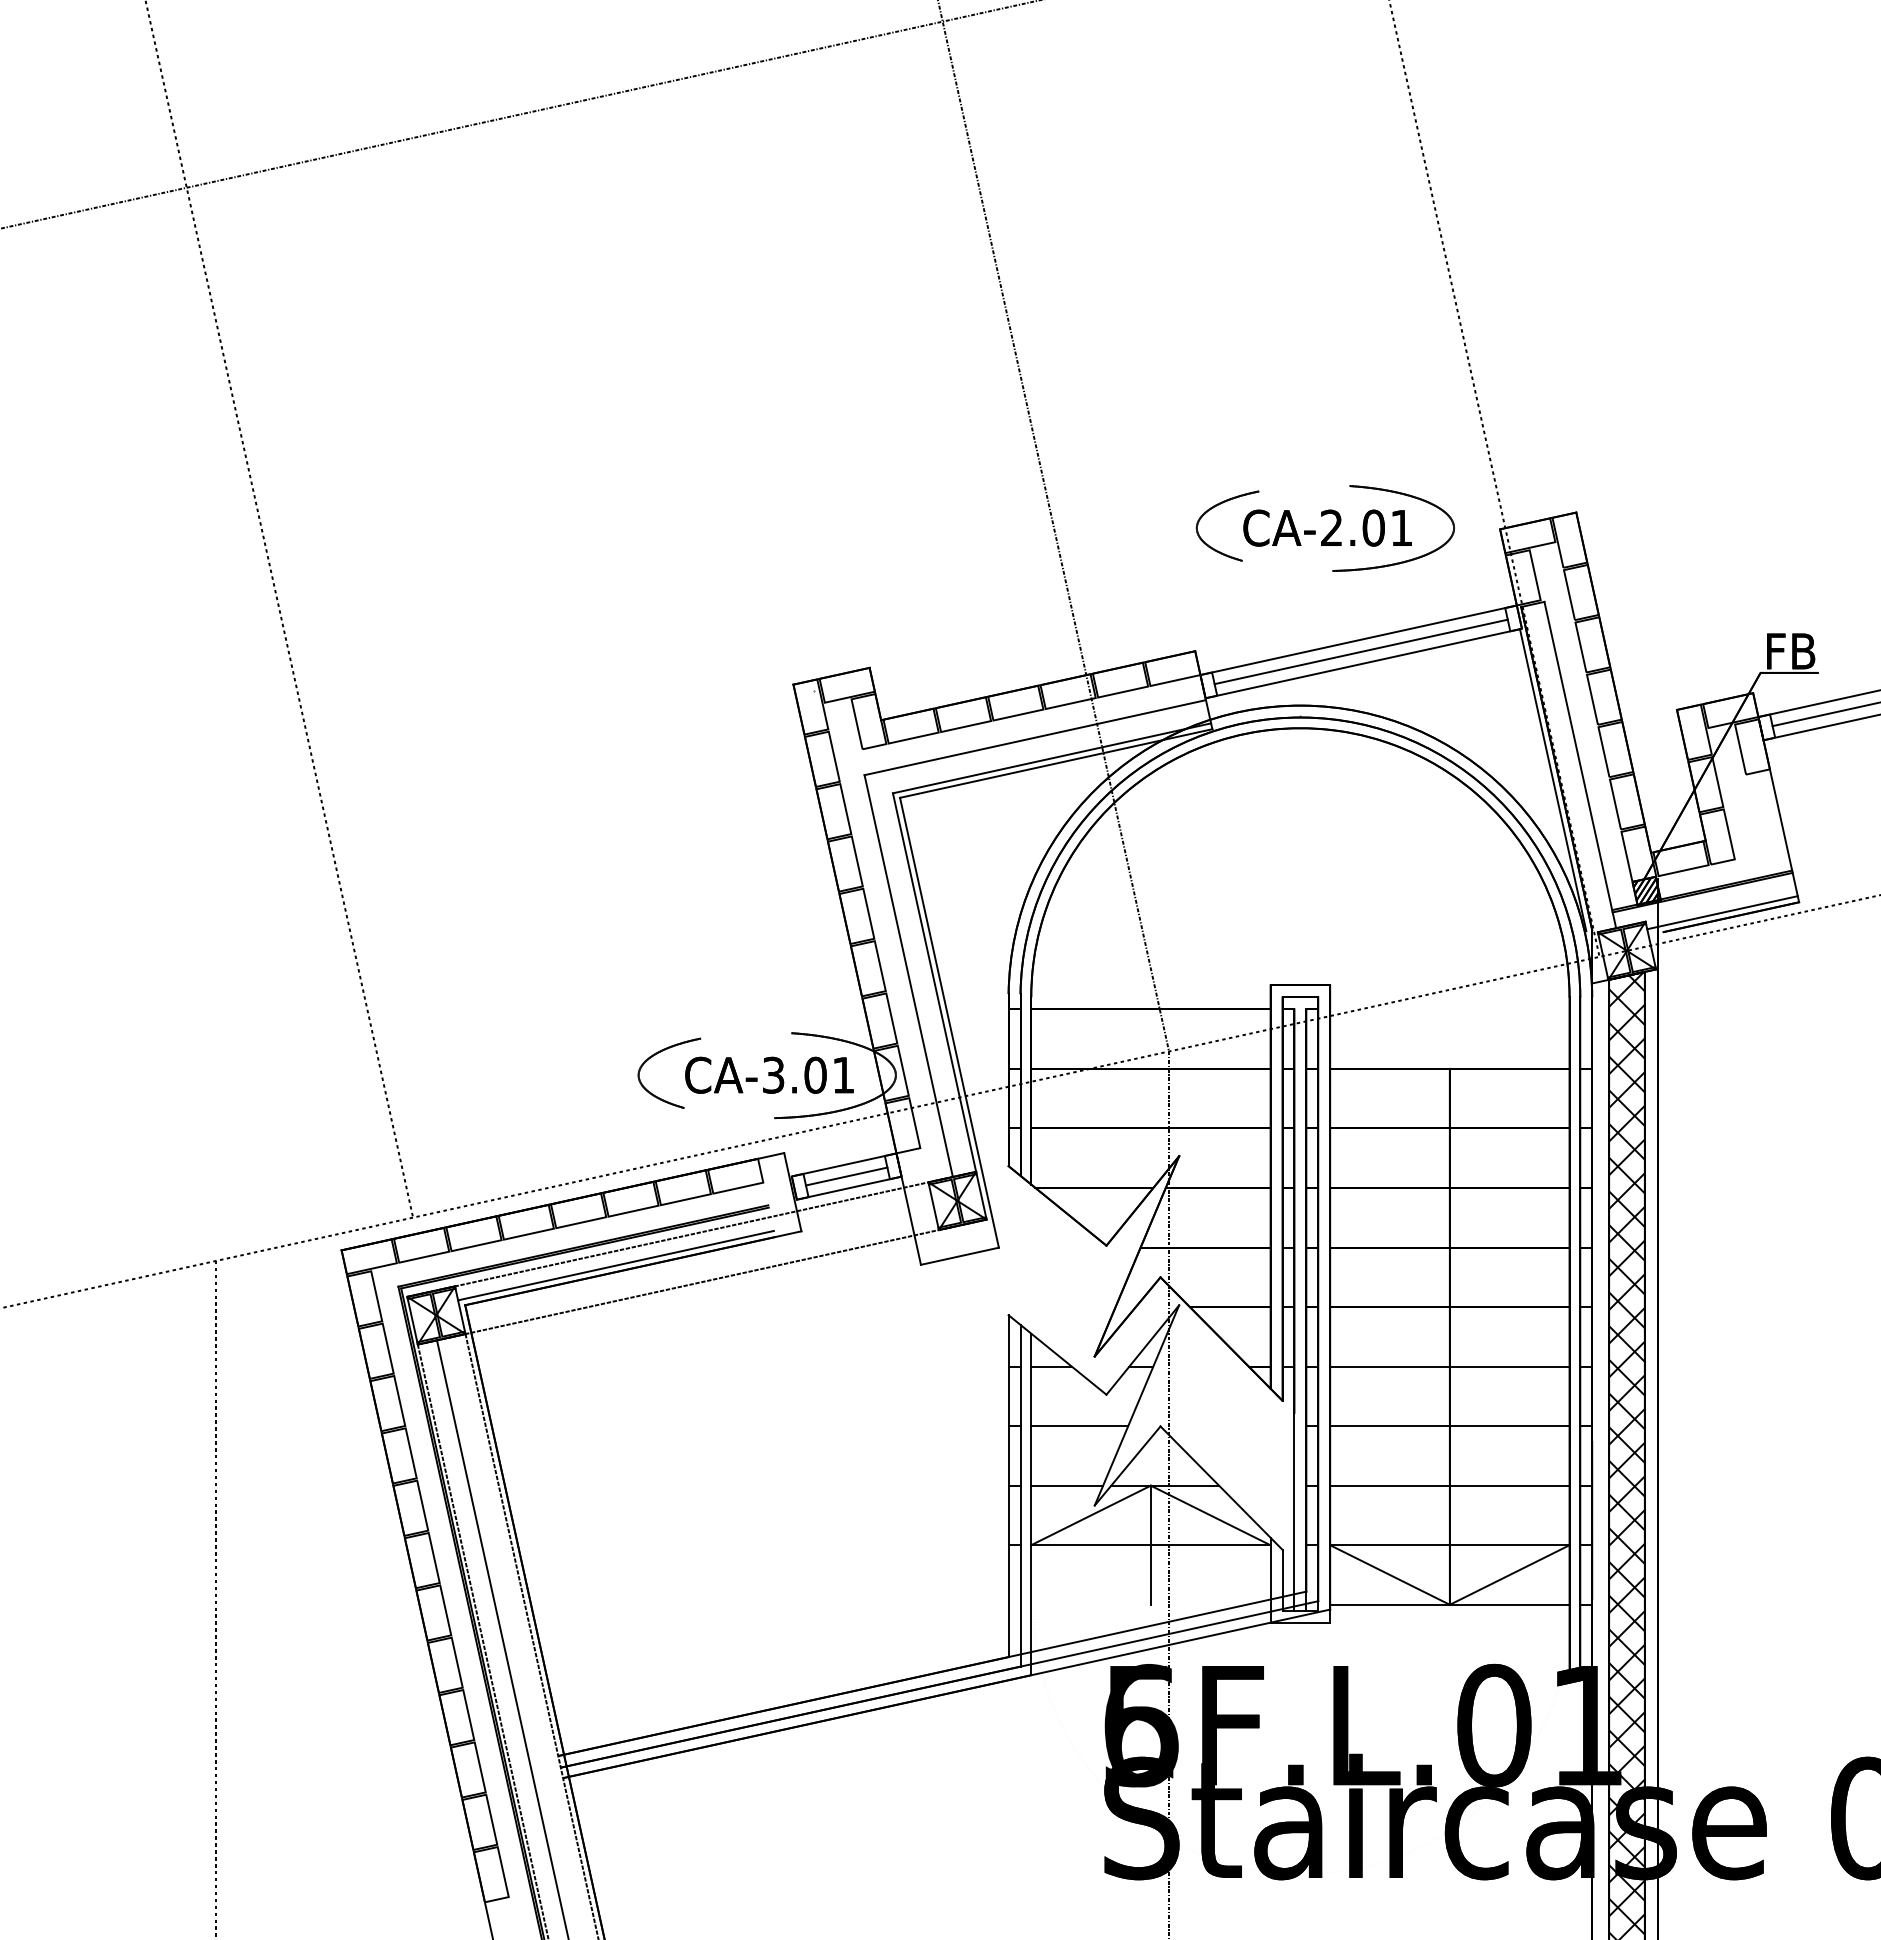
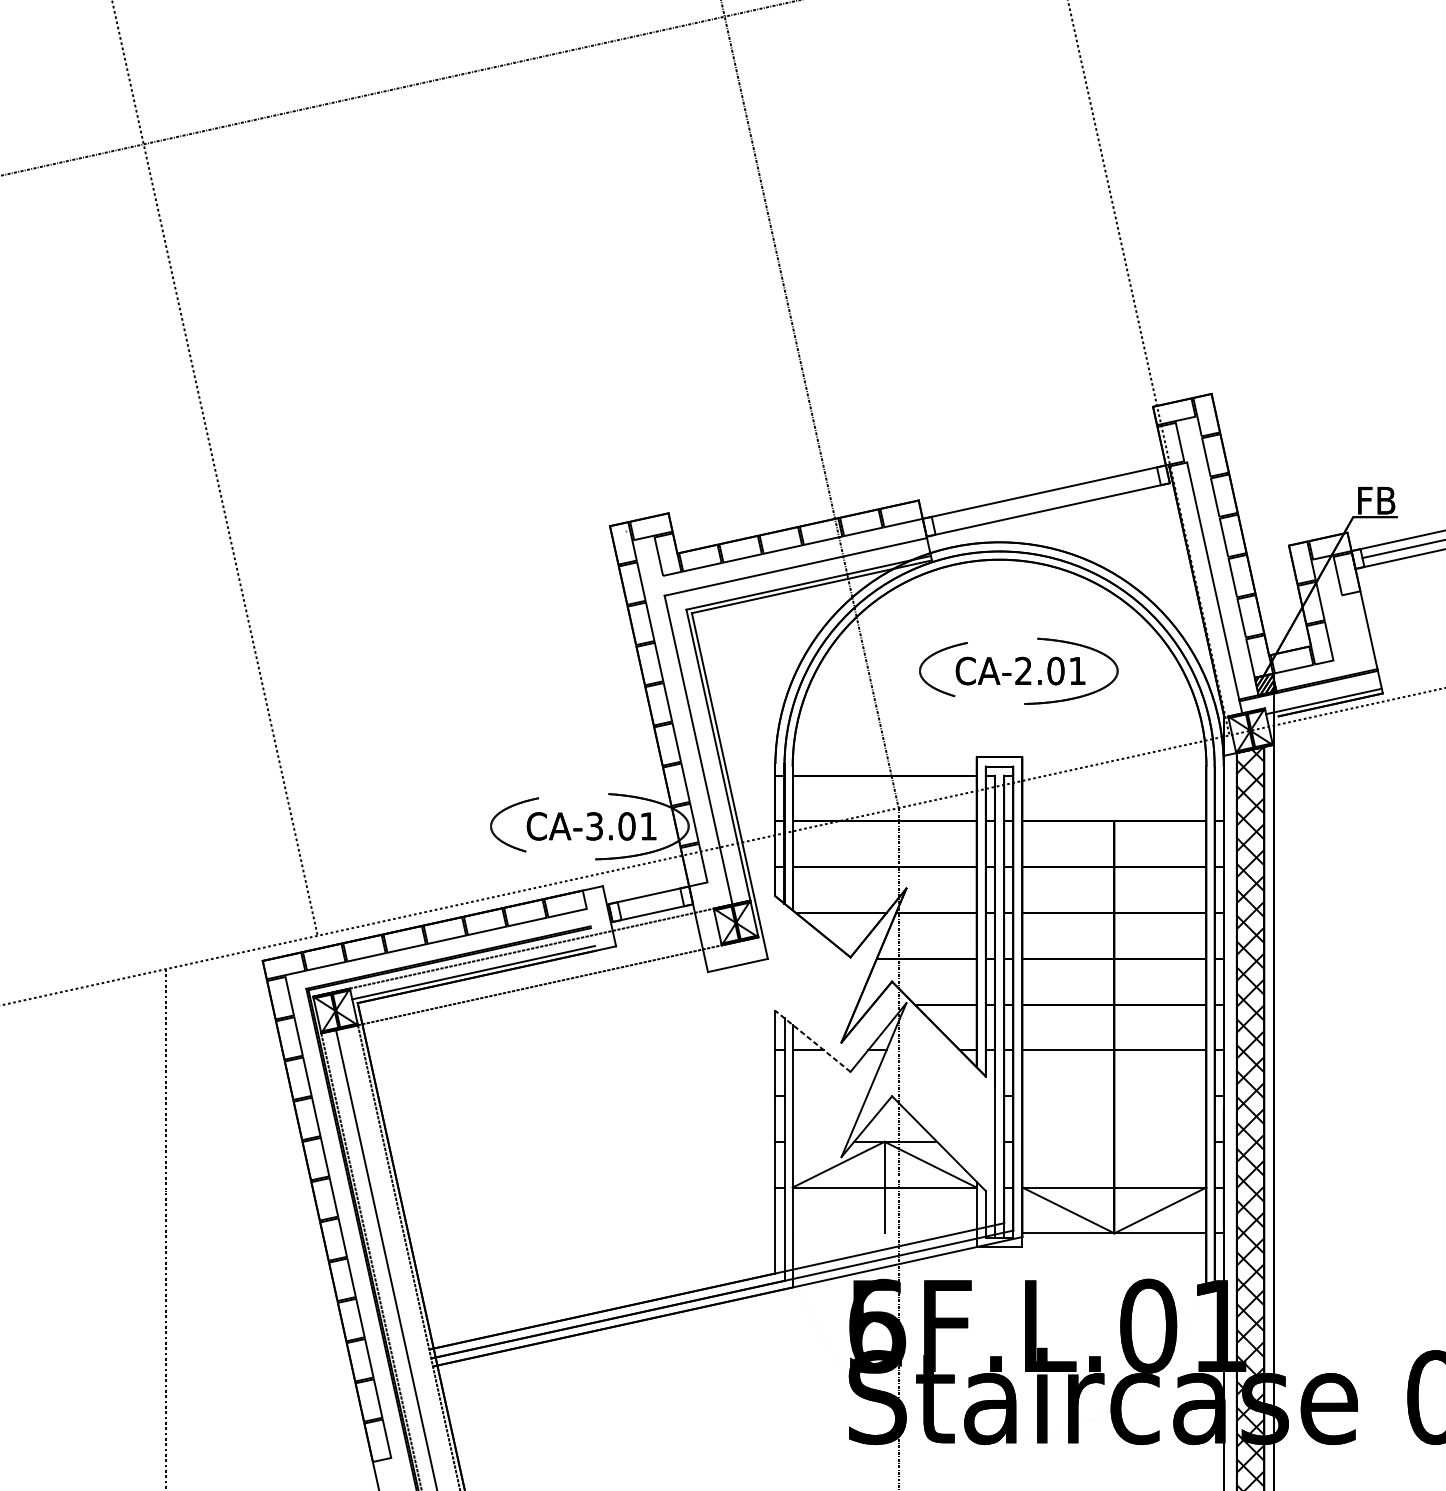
part: (1329, 532) -> (1021, 674), moved
line: (1360, 651) -> (1045, 500), removed
line: (1552, 780) -> (1193, 599), removed
line: (846, 1176) -> (650, 904), removed
line: (1057, 1354) -> (812, 1040), solid -> dashed
line: (1079, 1426) -> (829, 1096), removed
line: (1449, 1426) -> (1114, 1096), removed
line: (1067, 1485) -> (820, 1141), removed
line: (1449, 1485) -> (1114, 1141), removed

